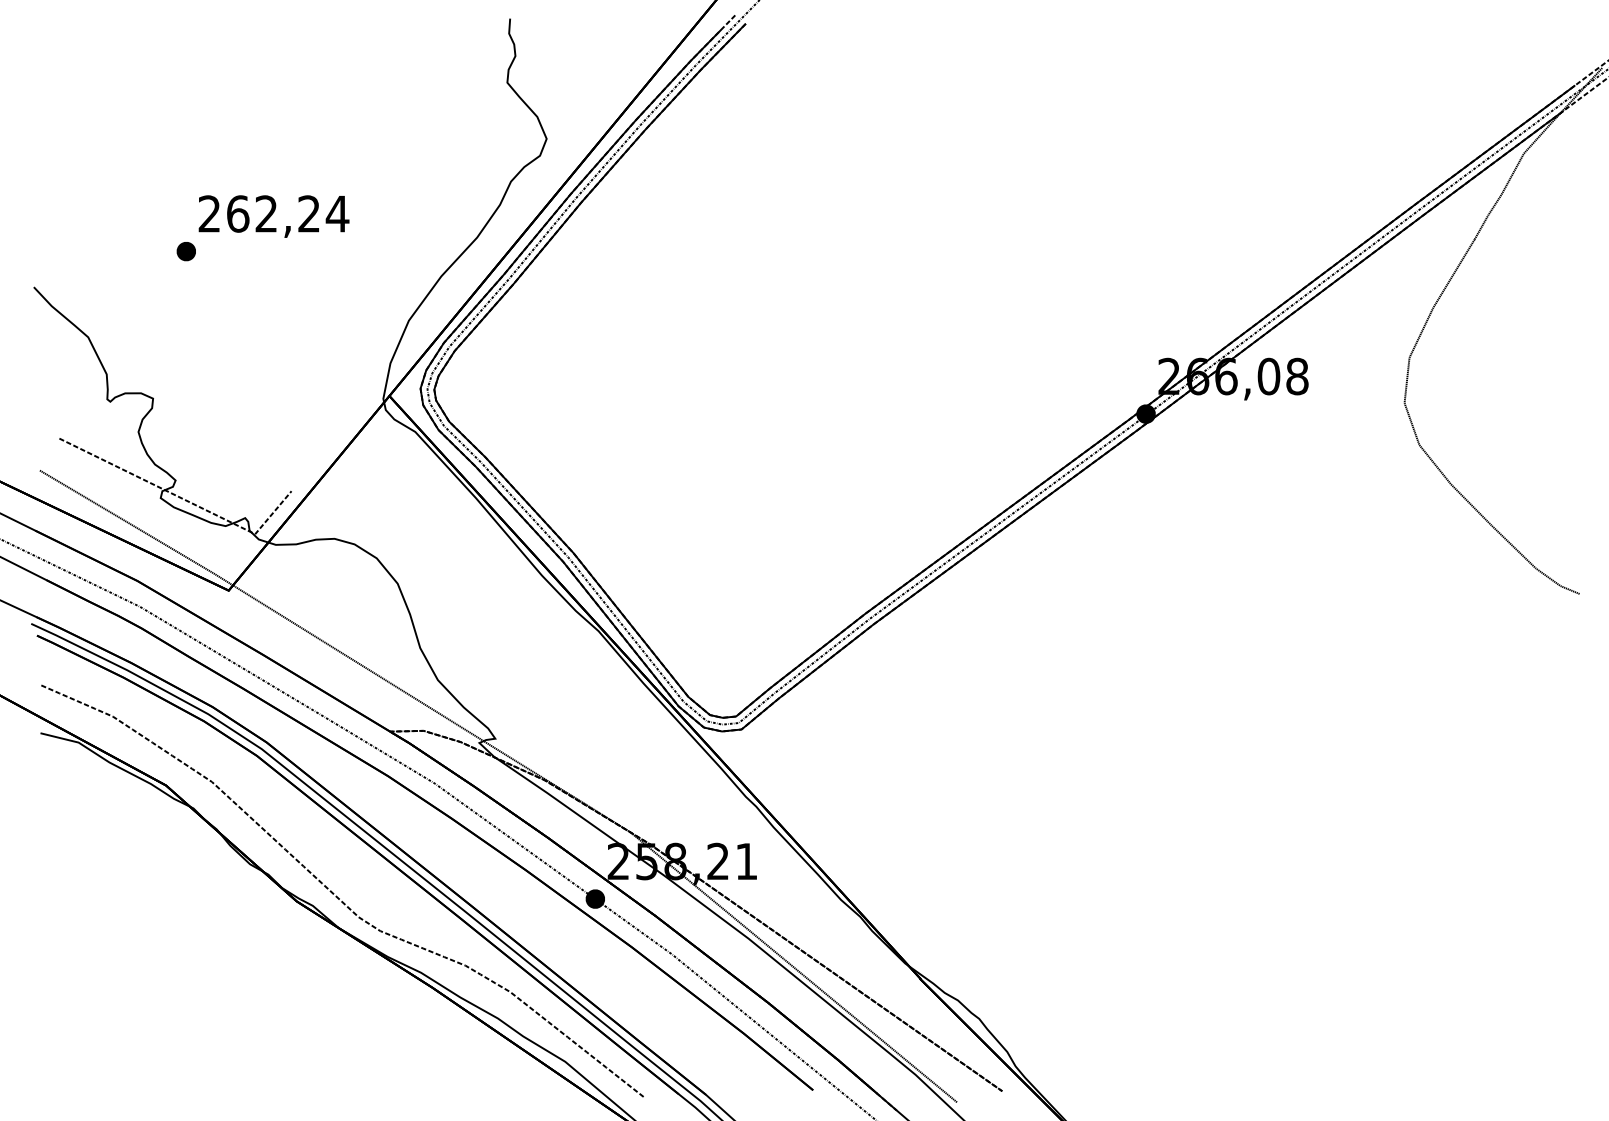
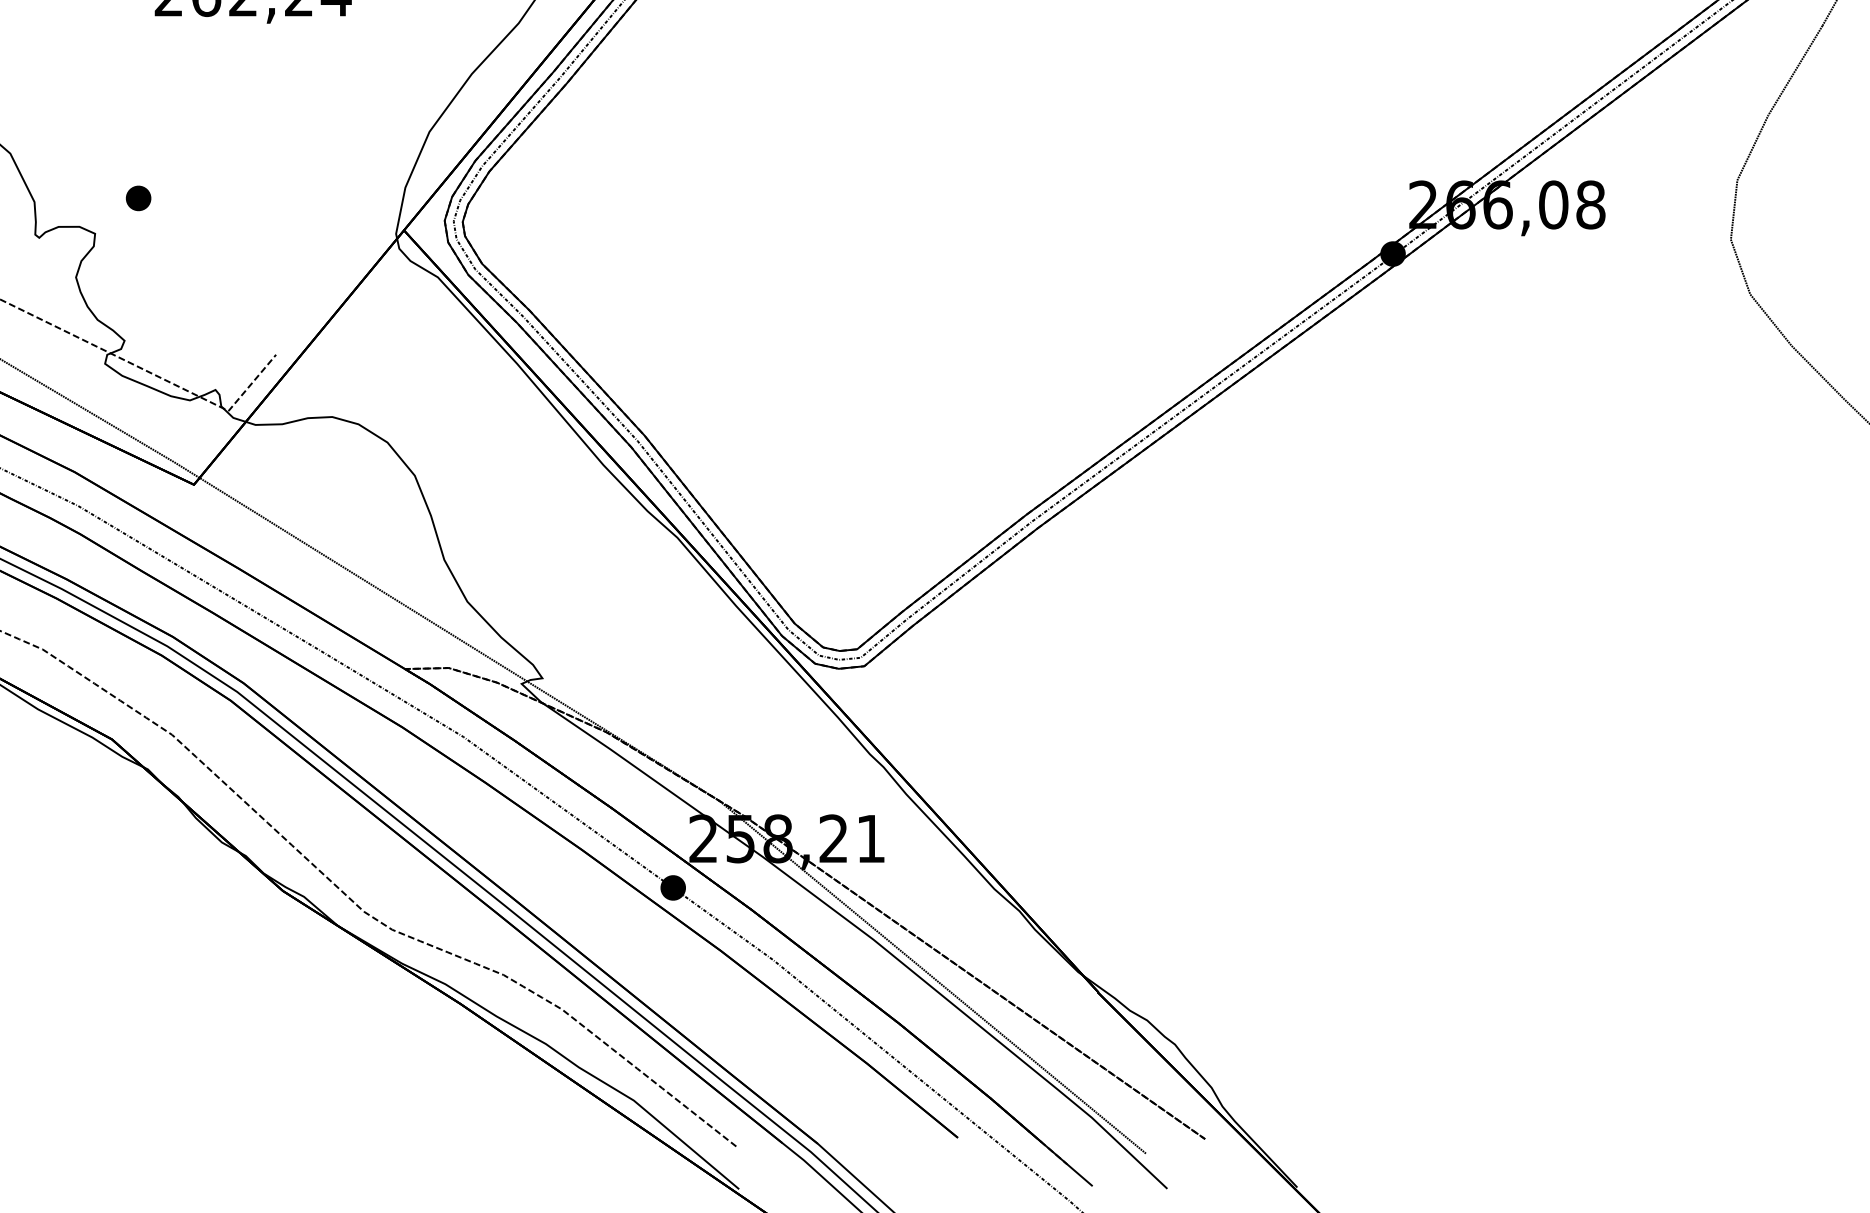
part: (185, 251) -> (137, 198), moved

